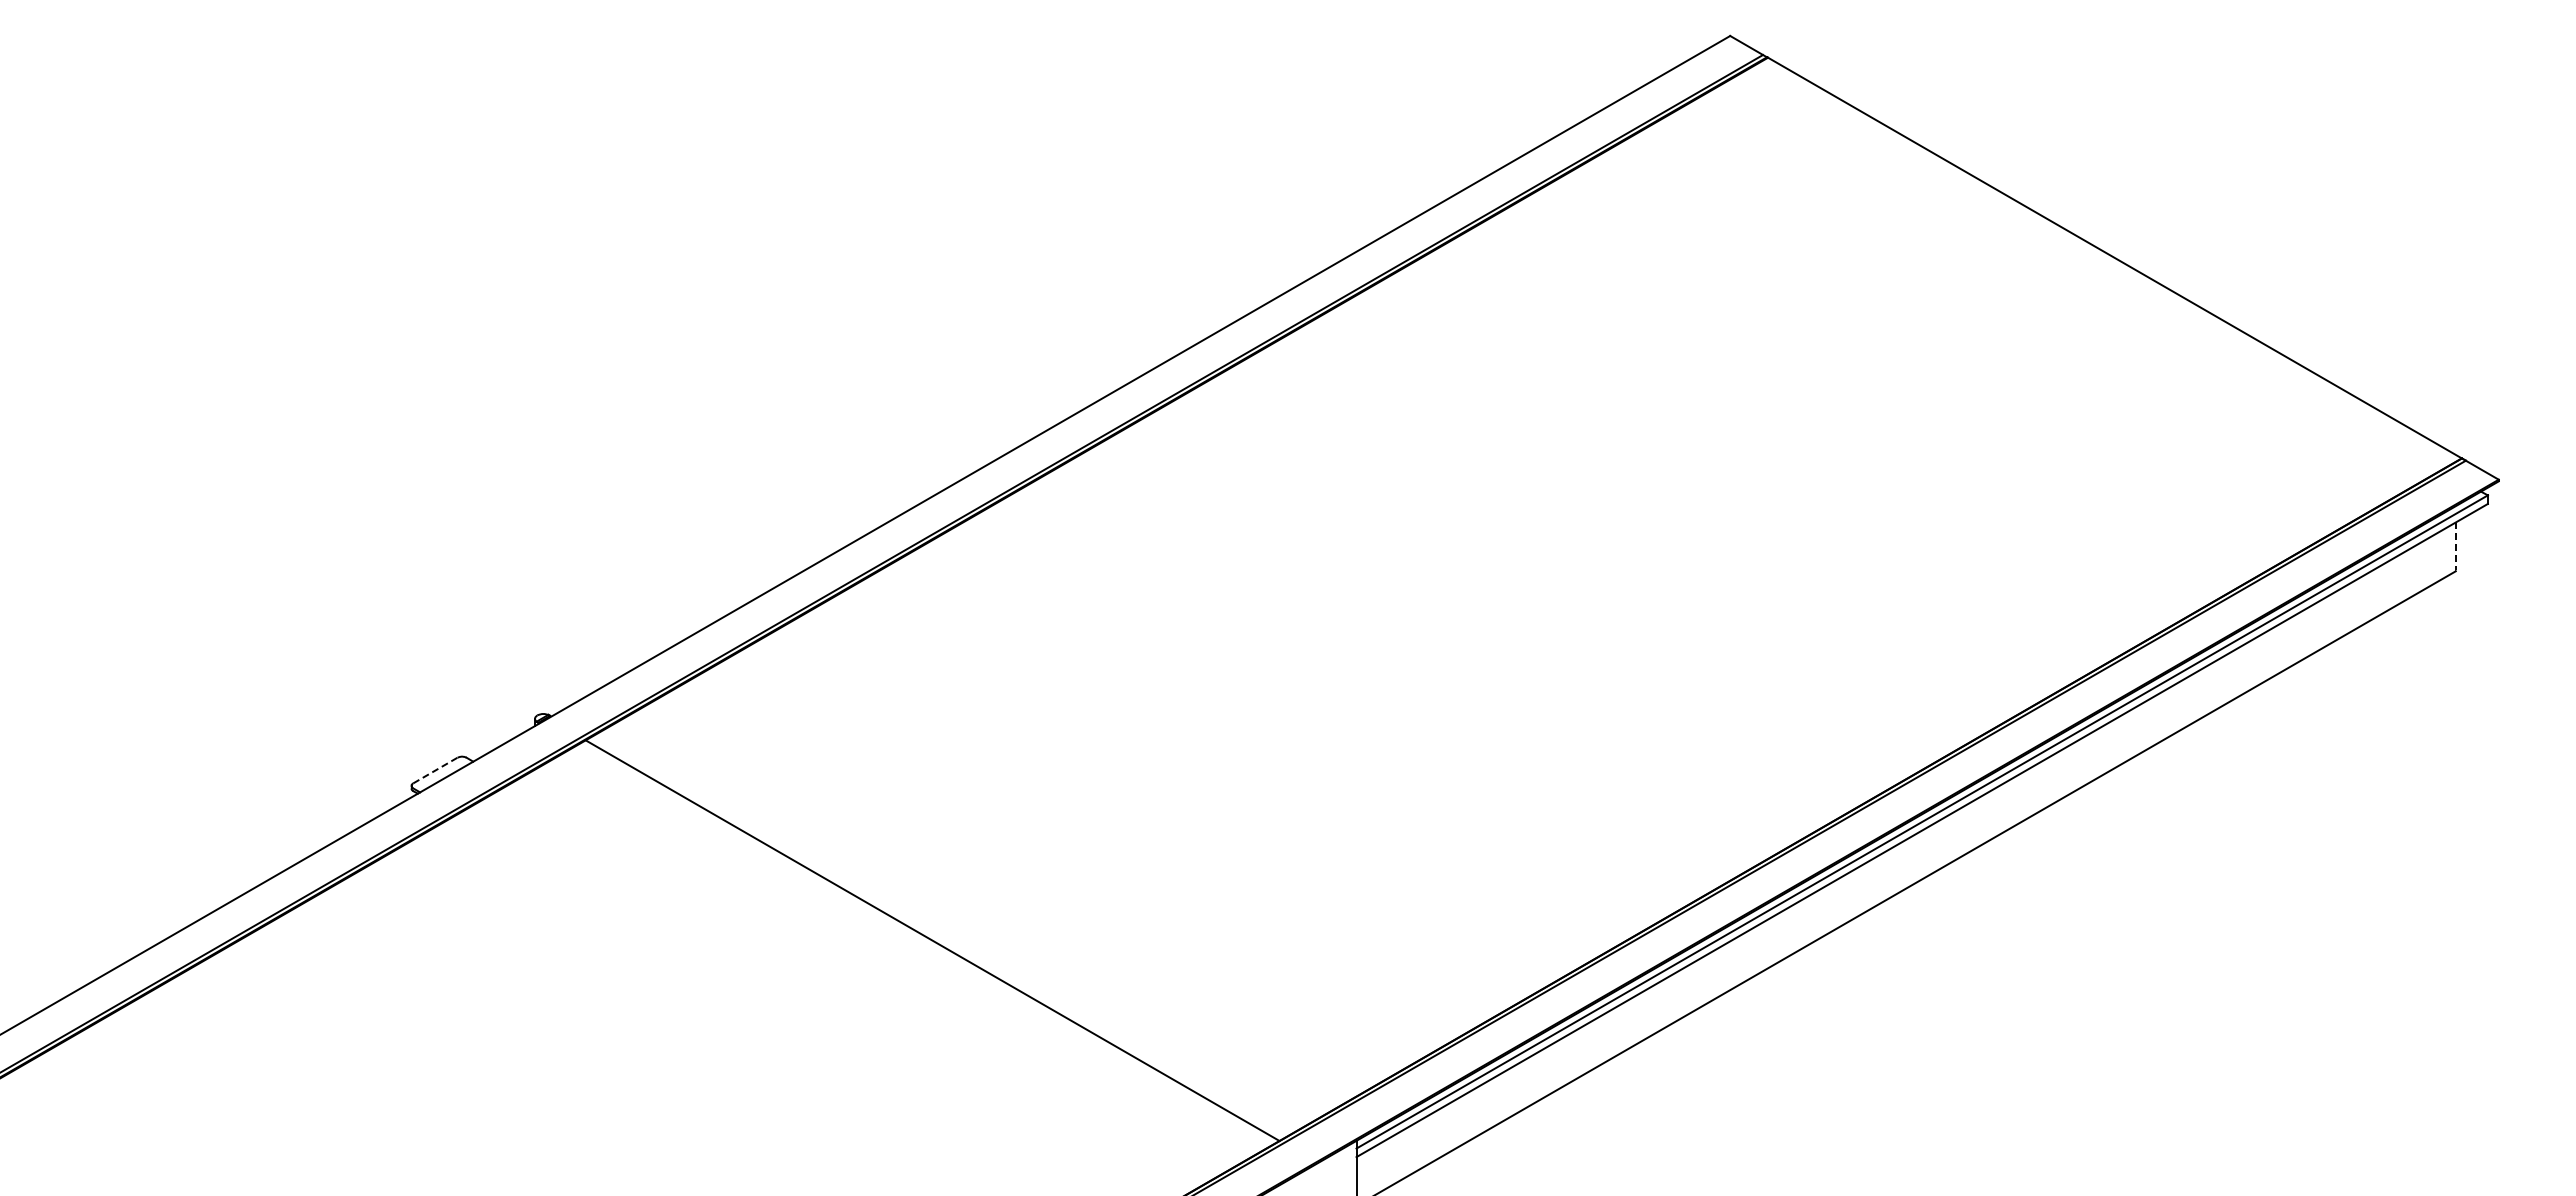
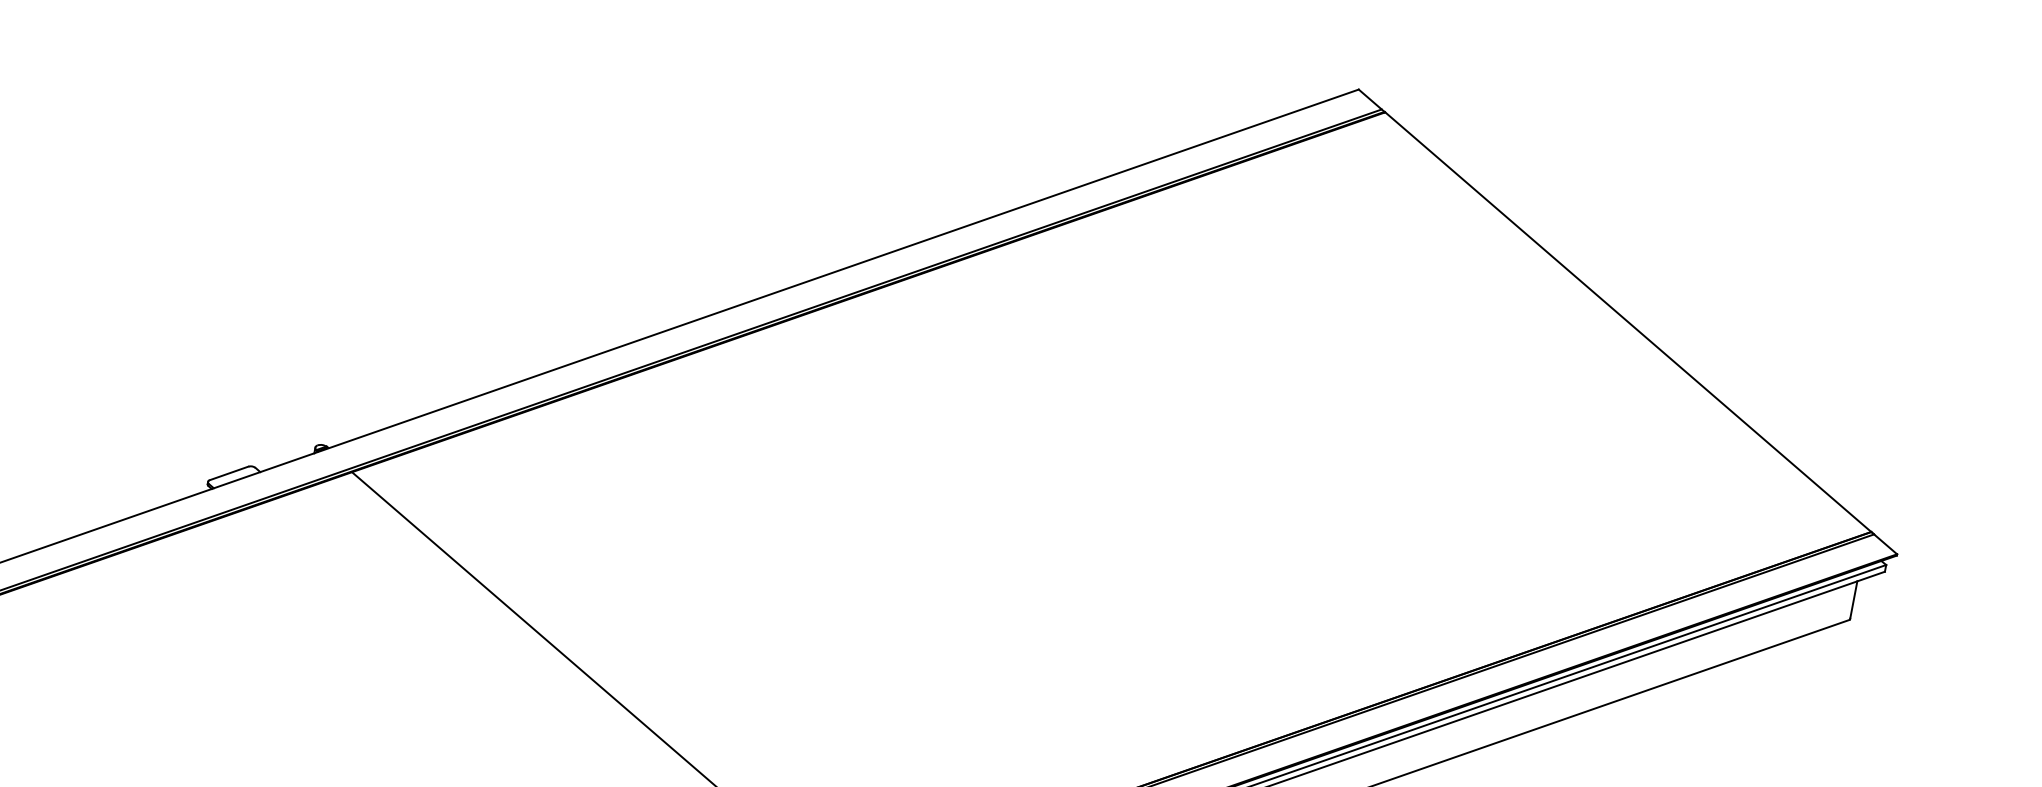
line: (2456, 545) -> (1853, 599), dashed -> solid
line: (435, 770) -> (229, 473), dashed -> solid

